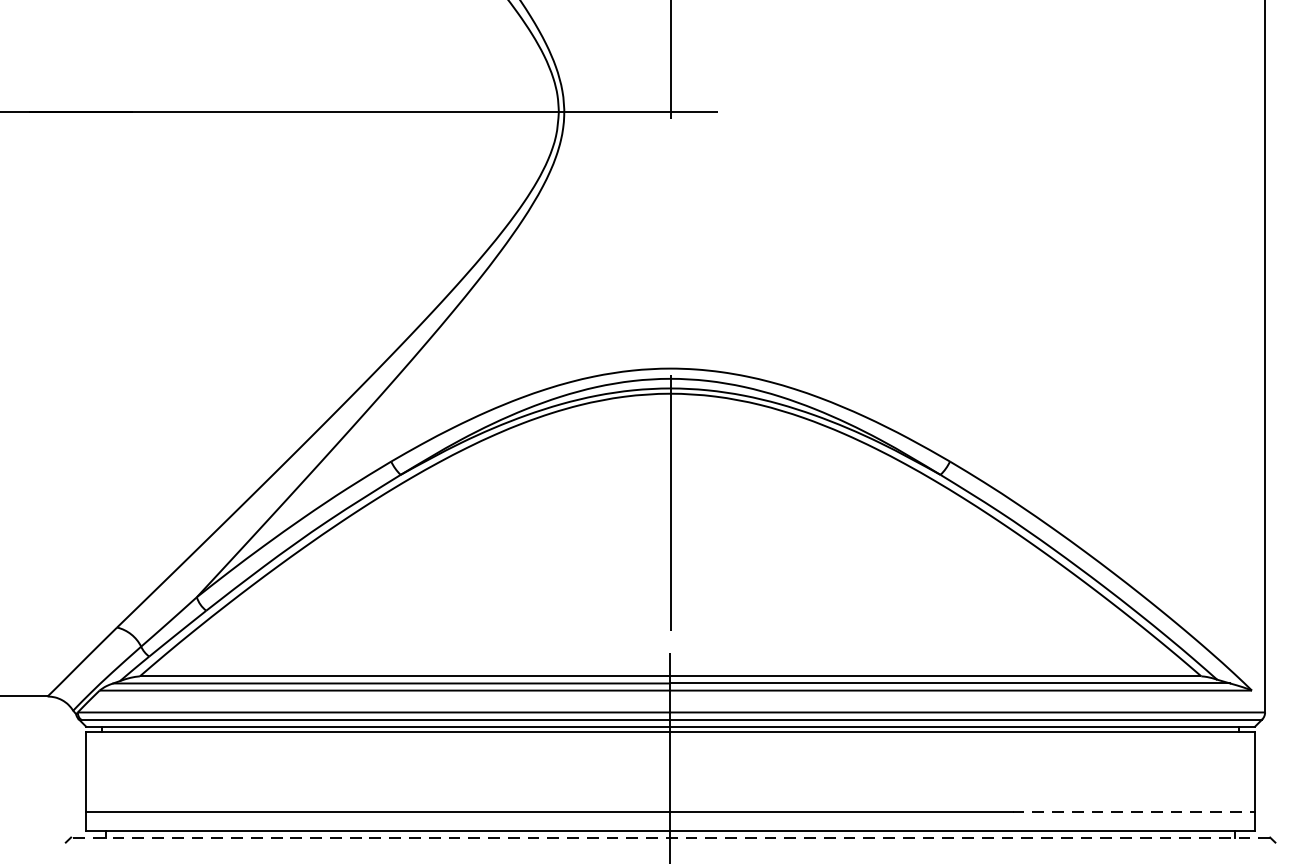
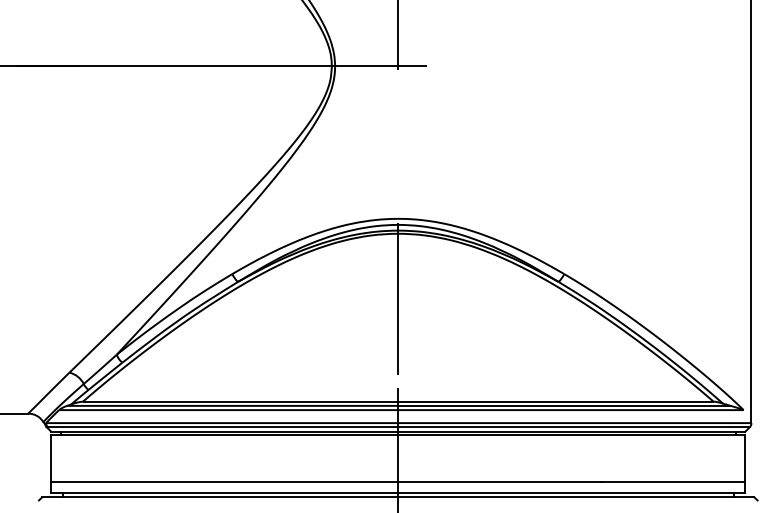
line: (1133, 812) -> (673, 482), dashed -> solid
line: (669, 837) -> (397, 497), dashed -> solid

